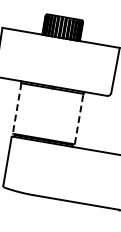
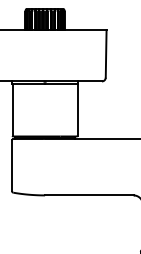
line: (16, 109) -> (12, 110), dashed -> solid
line: (79, 118) -> (77, 109), dashed -> solid

